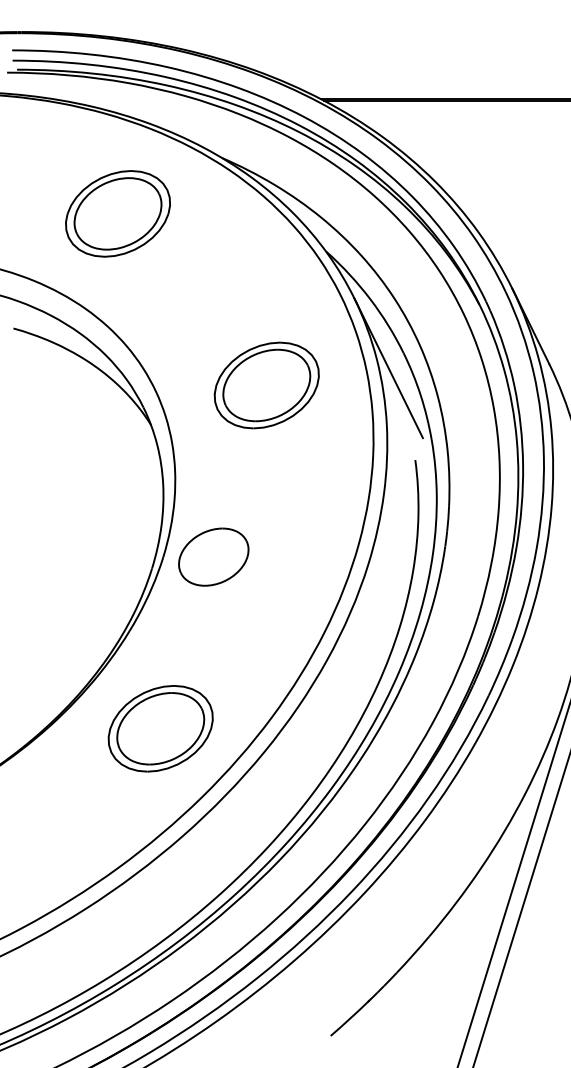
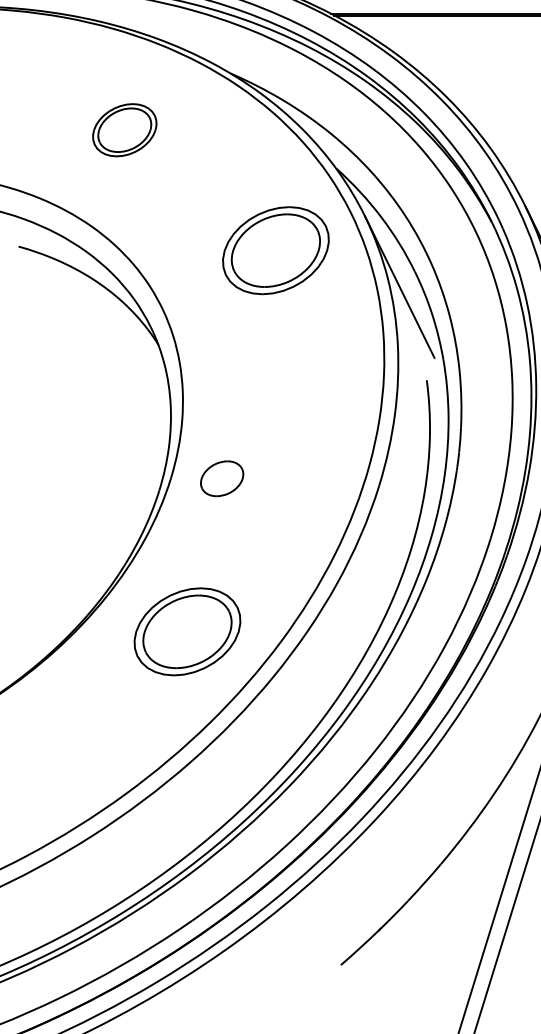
part: (117, 213) -> (124, 129), size x0.6
part: (266, 385) -> (275, 250), moved
part: (213, 556) -> (221, 478), size x0.6
part: (160, 728) -> (187, 631), moved

